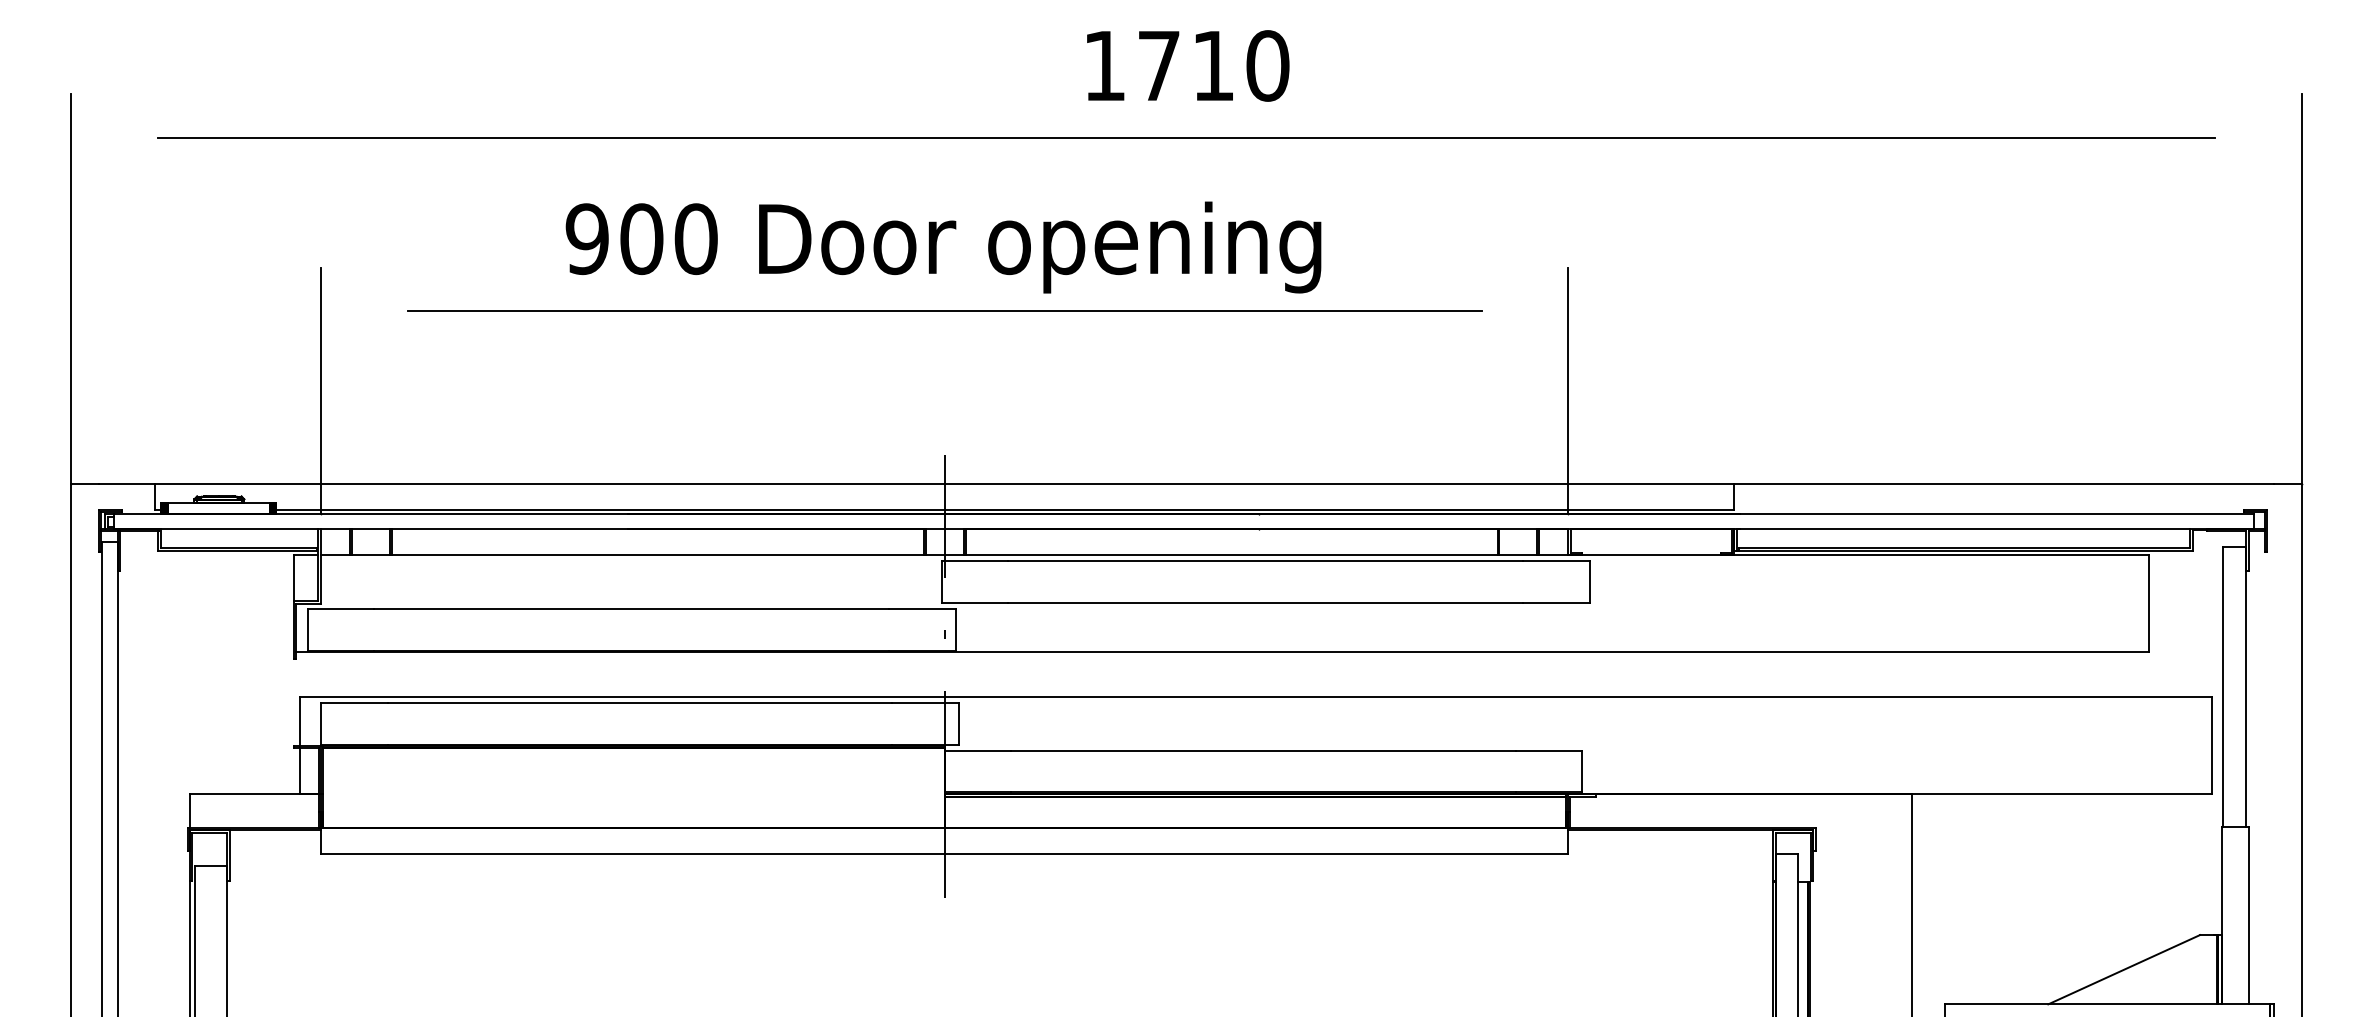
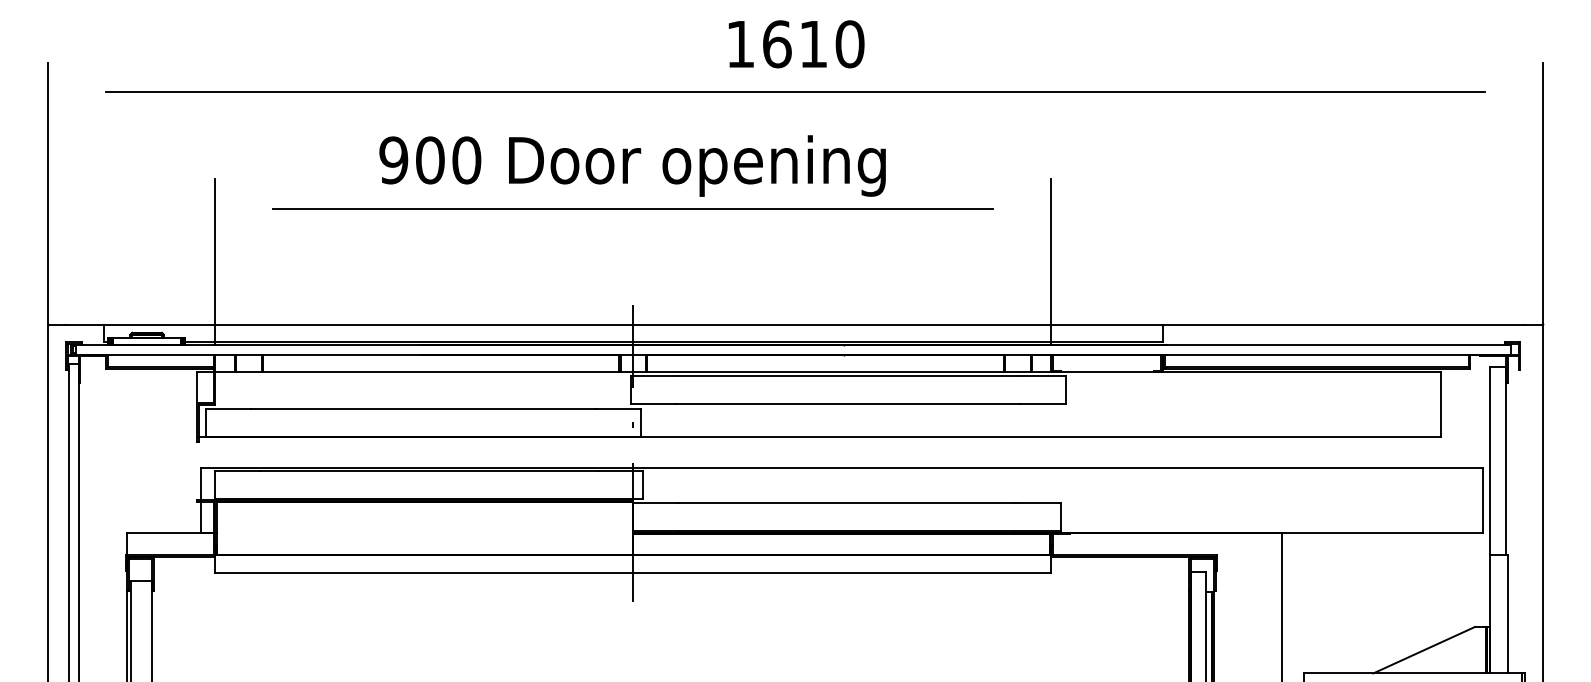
text: (1159, 66) -> (777, 44), 1710 -> 1610

